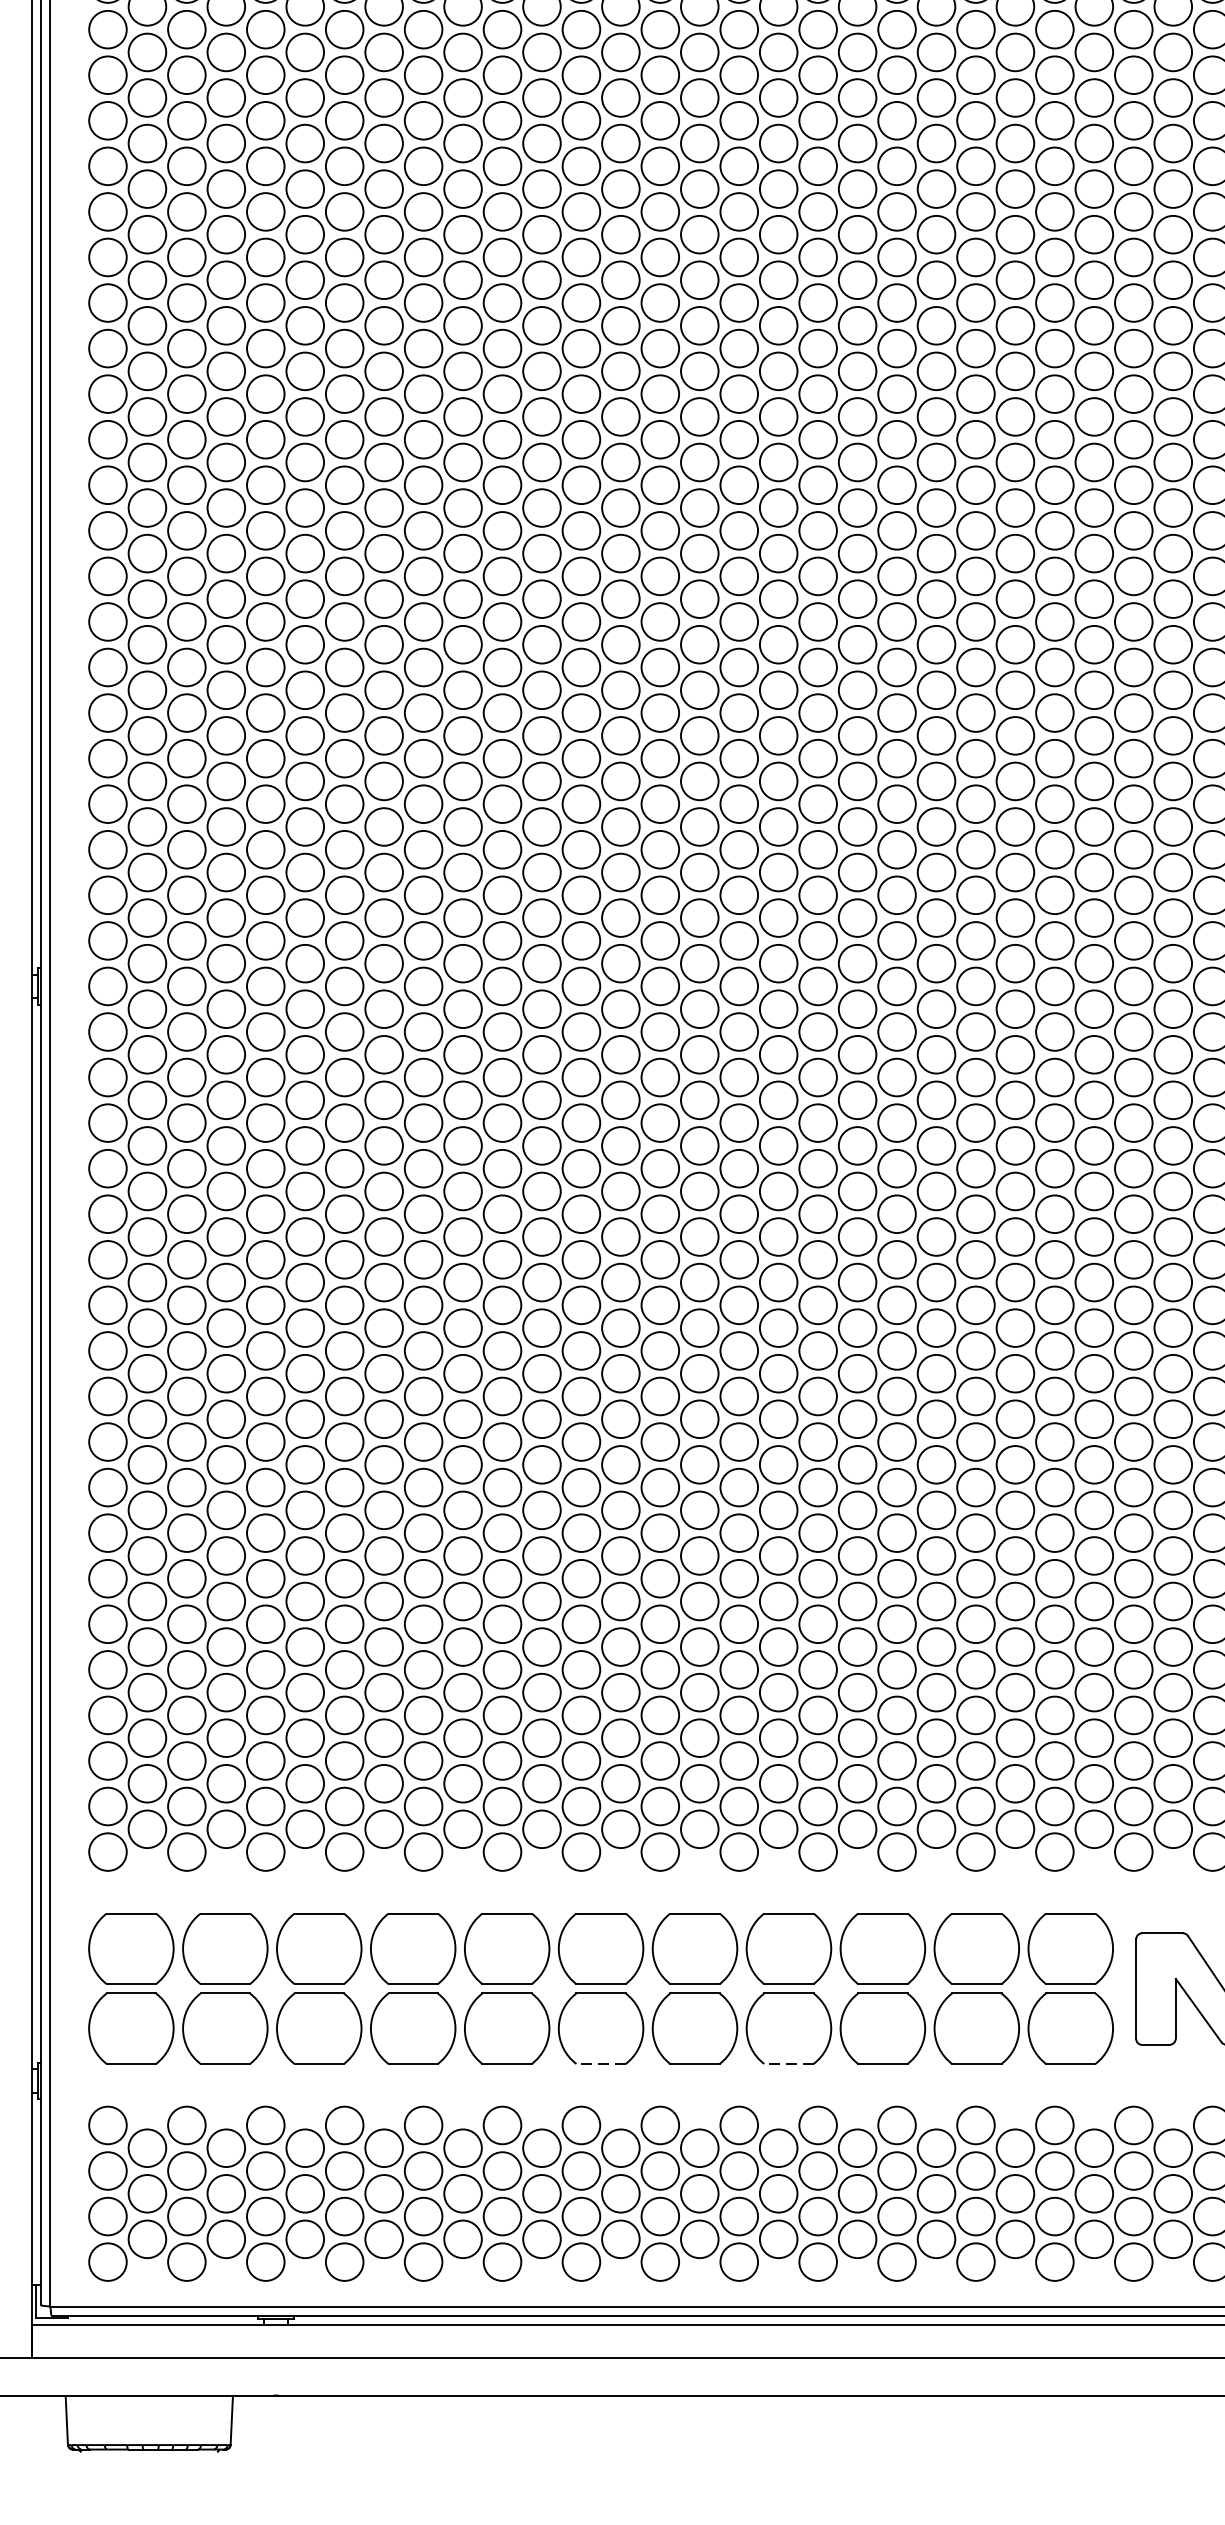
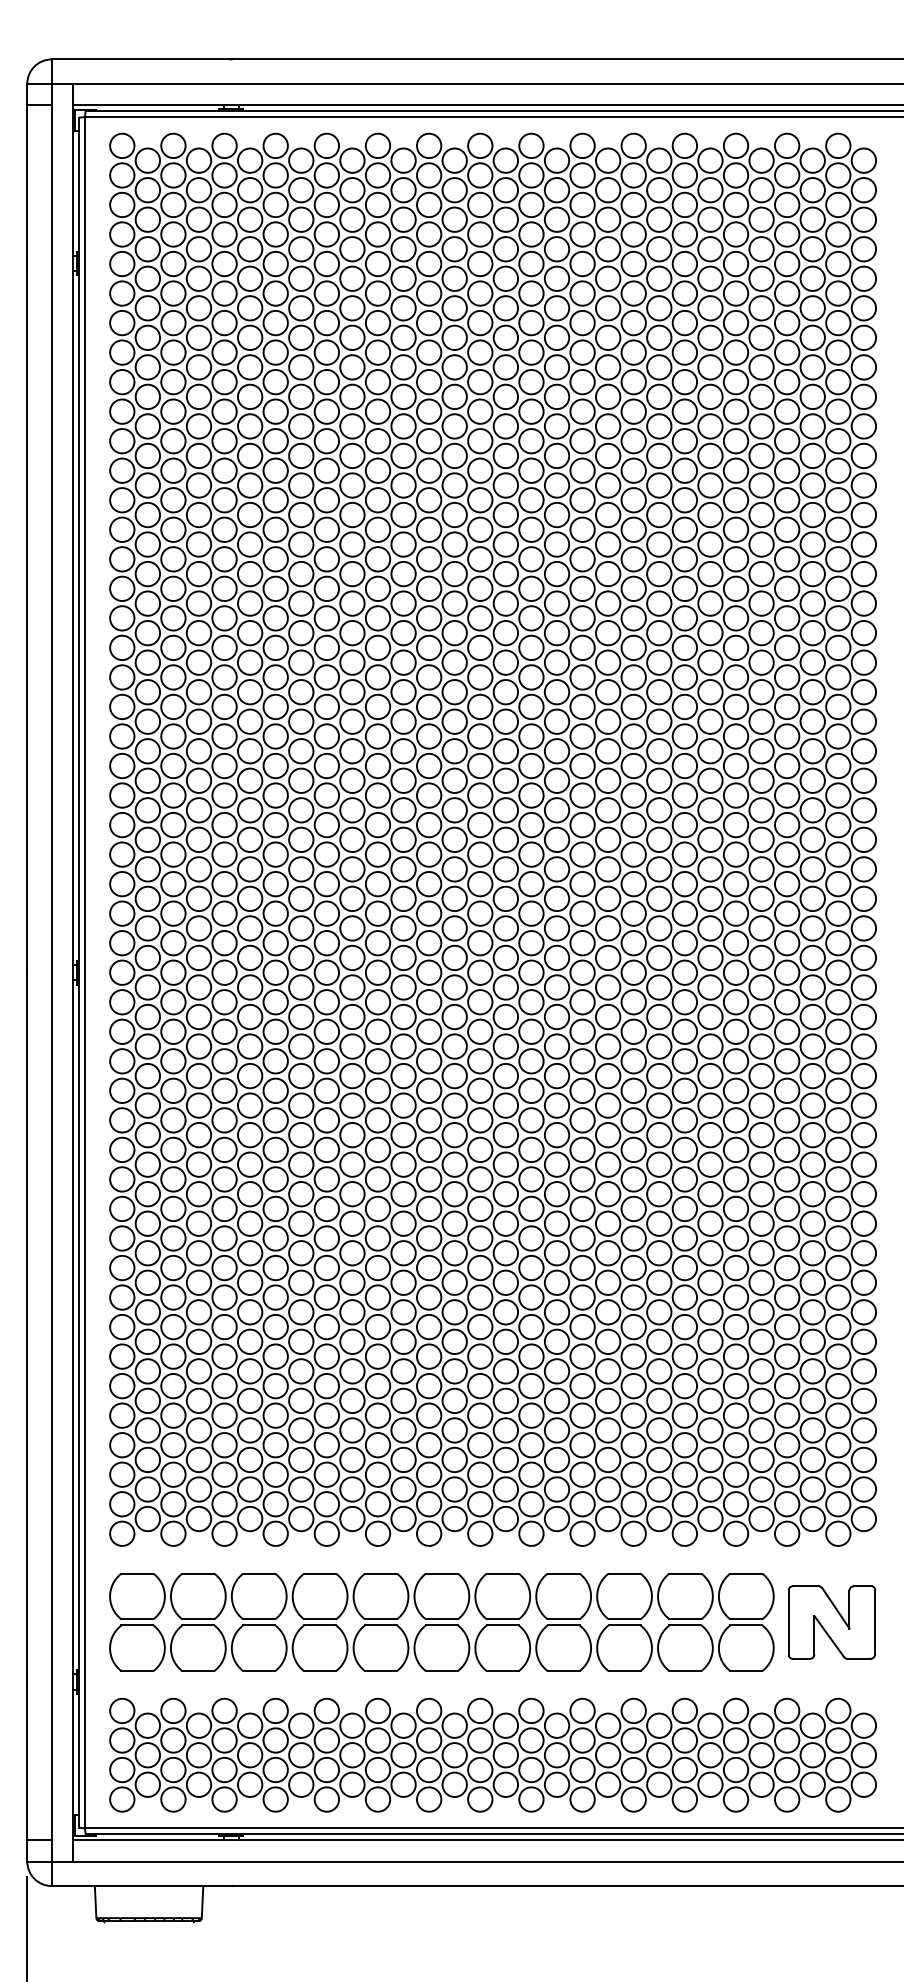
line: (600, 2064) -> (441, 1671), dashed -> solid
line: (788, 2064) -> (563, 1671), dashed -> solid

